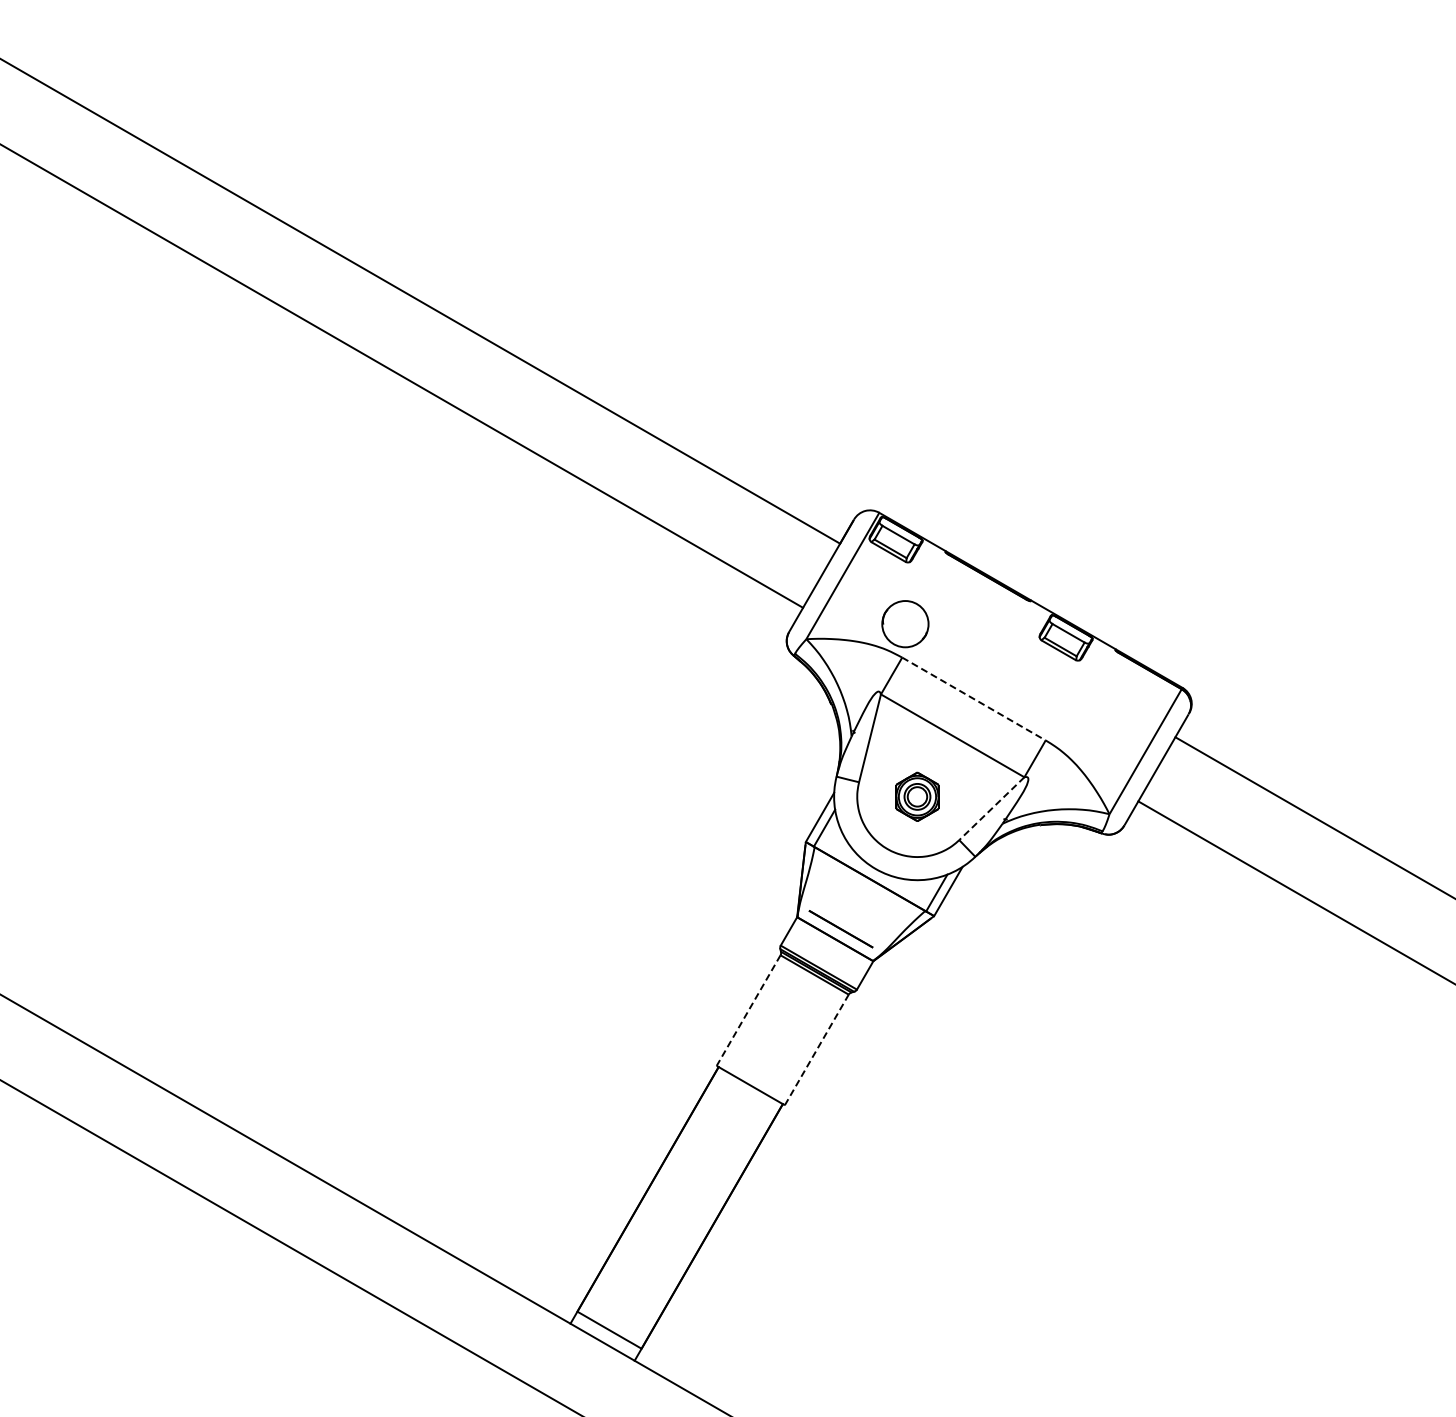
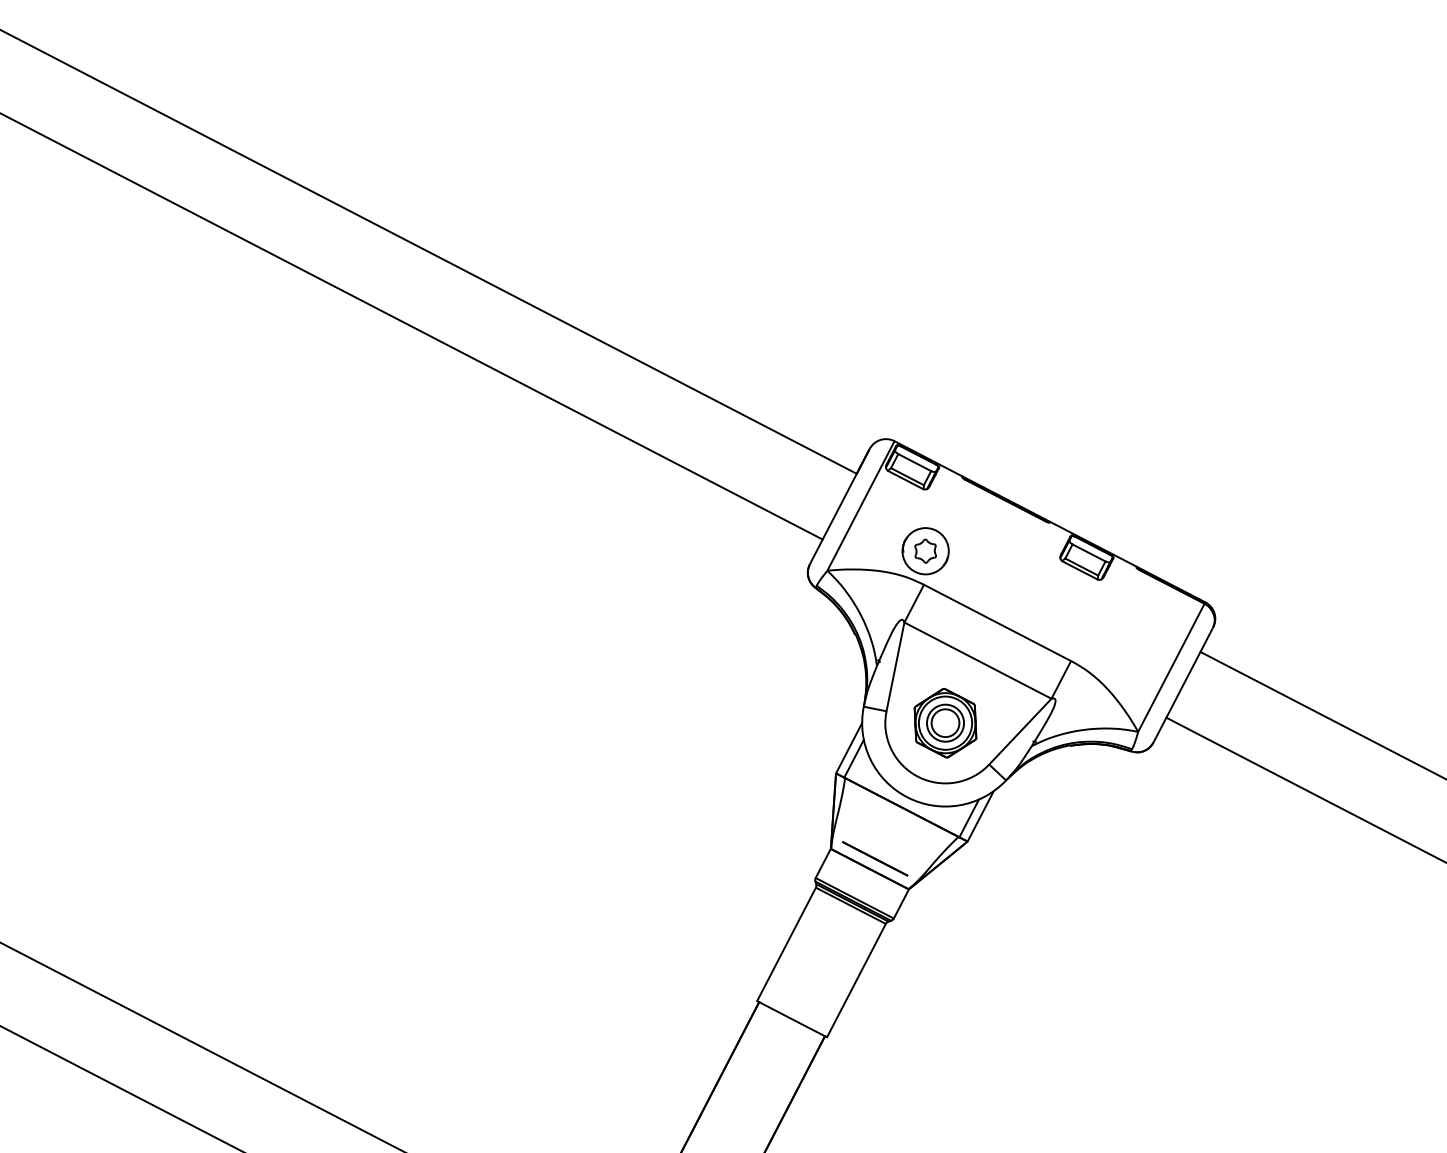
part: (905, 623) -> (925, 550), added
line: (973, 699) -> (997, 623), dashed -> solid
part: (917, 796) -> (945, 722), size x1.43
line: (991, 809) -> (1020, 732), dashed -> solid
line: (748, 1010) -> (786, 944), dashed -> solid
line: (816, 1049) -> (856, 980), dashed -> solid

